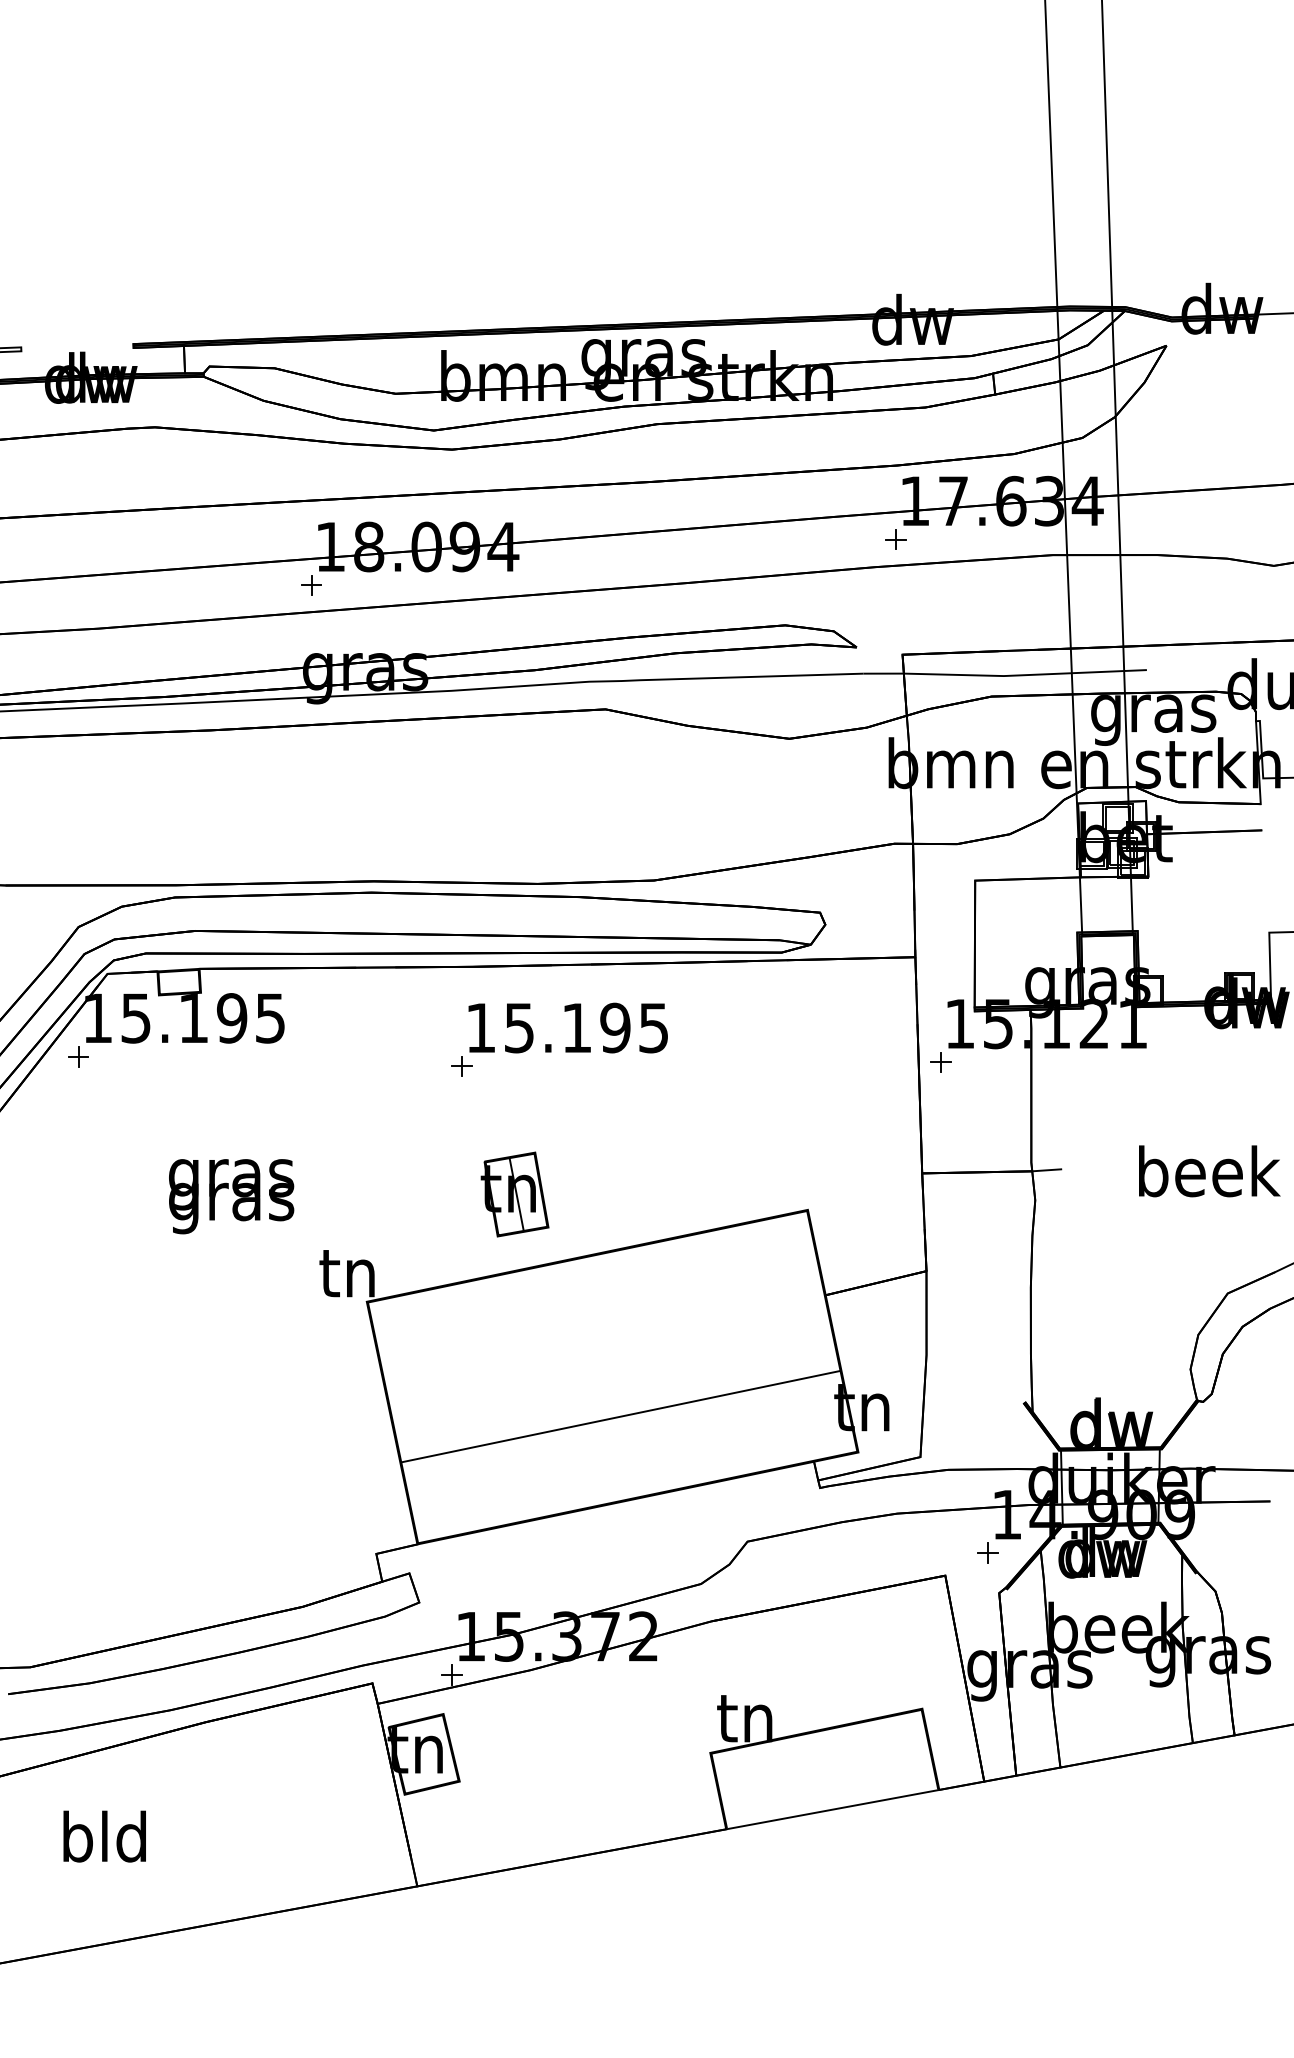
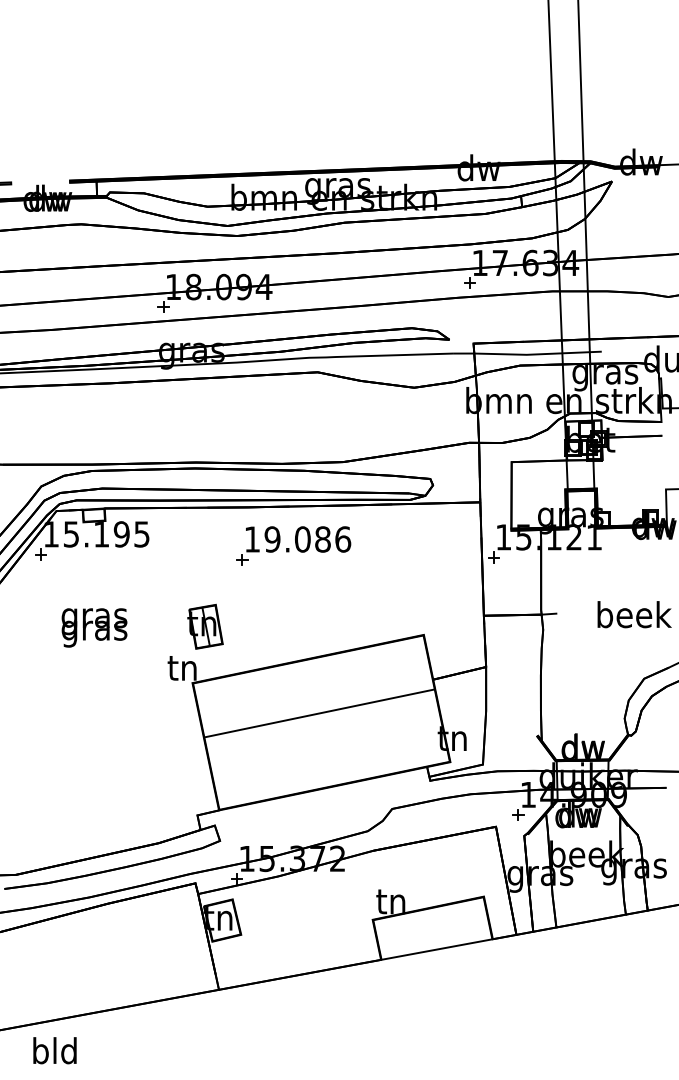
text: (586, 1028) -> (307, 539), 15.195 -> 19.086
part: (515, 1193) -> (205, 626), moved
text: (231, 1195) -> (94, 627), moved
line: (620, 1416) -> (319, 713), moved
text: (103, 1836) -> (54, 1050), moved

